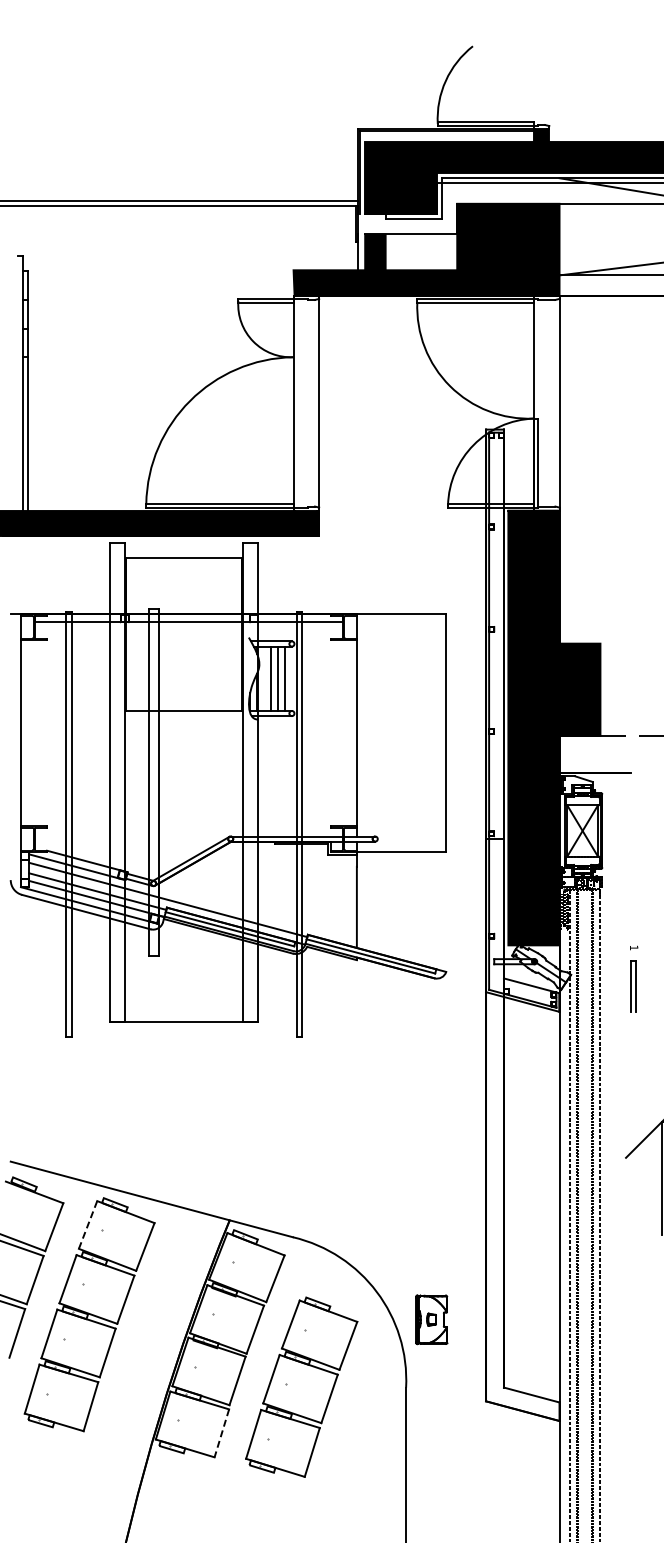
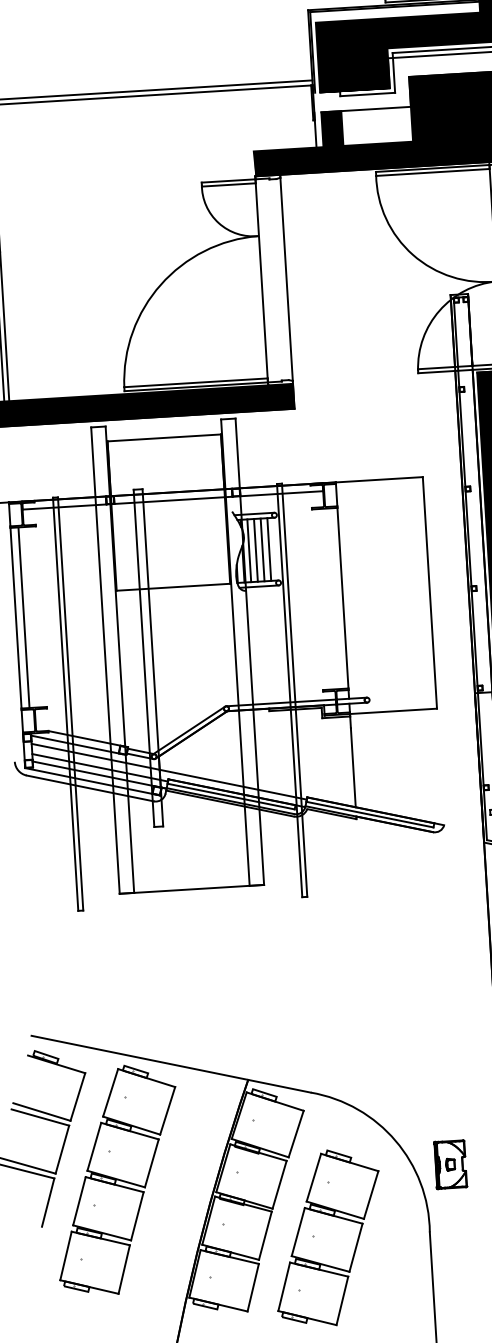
line: (263, 678) -> (248, 550), added
line: (29, 732) -> (24, 617), added
line: (88, 1224) -> (110, 1092), dashed -> solid
line: (221, 1433) -> (252, 1287), dashed -> solid

